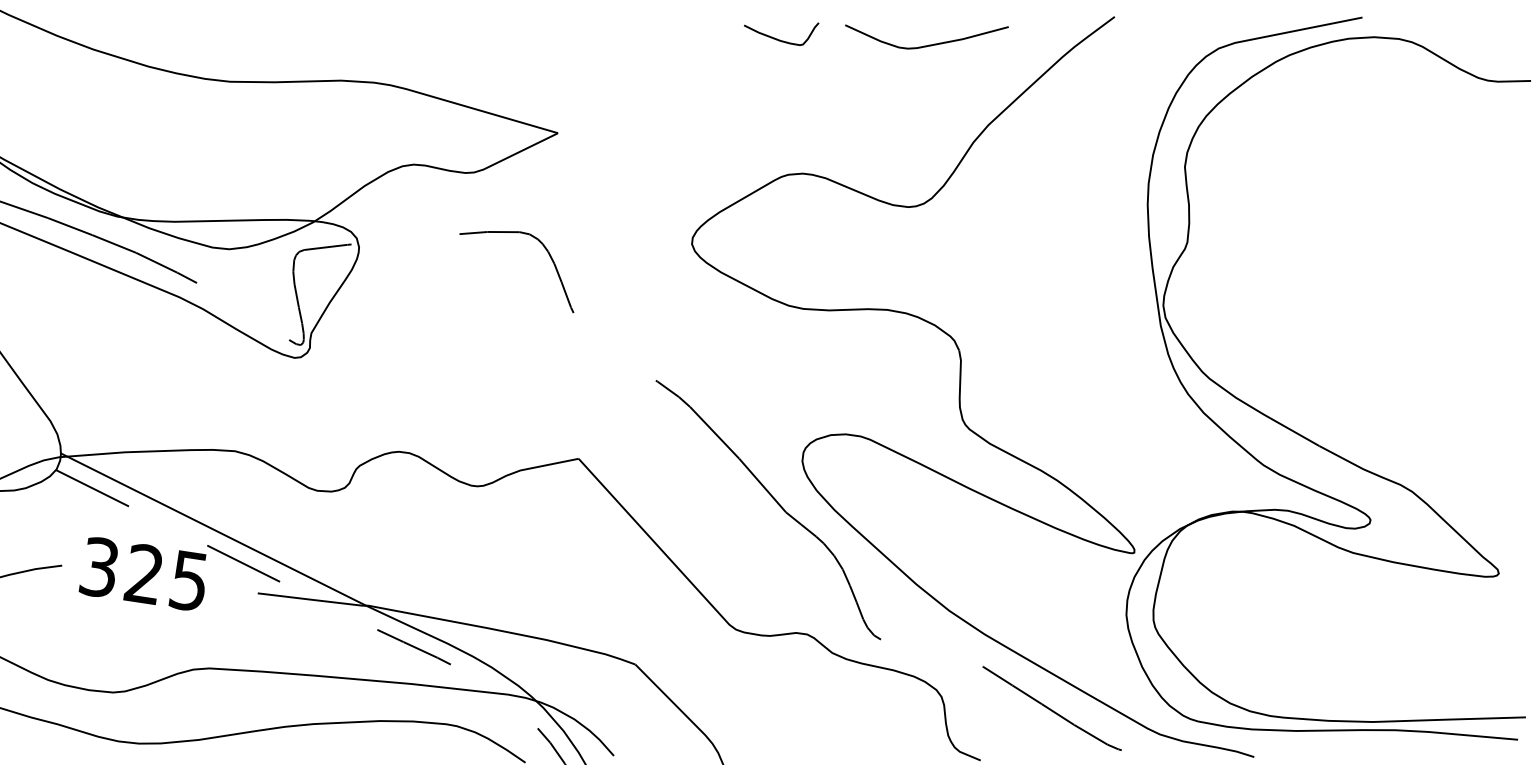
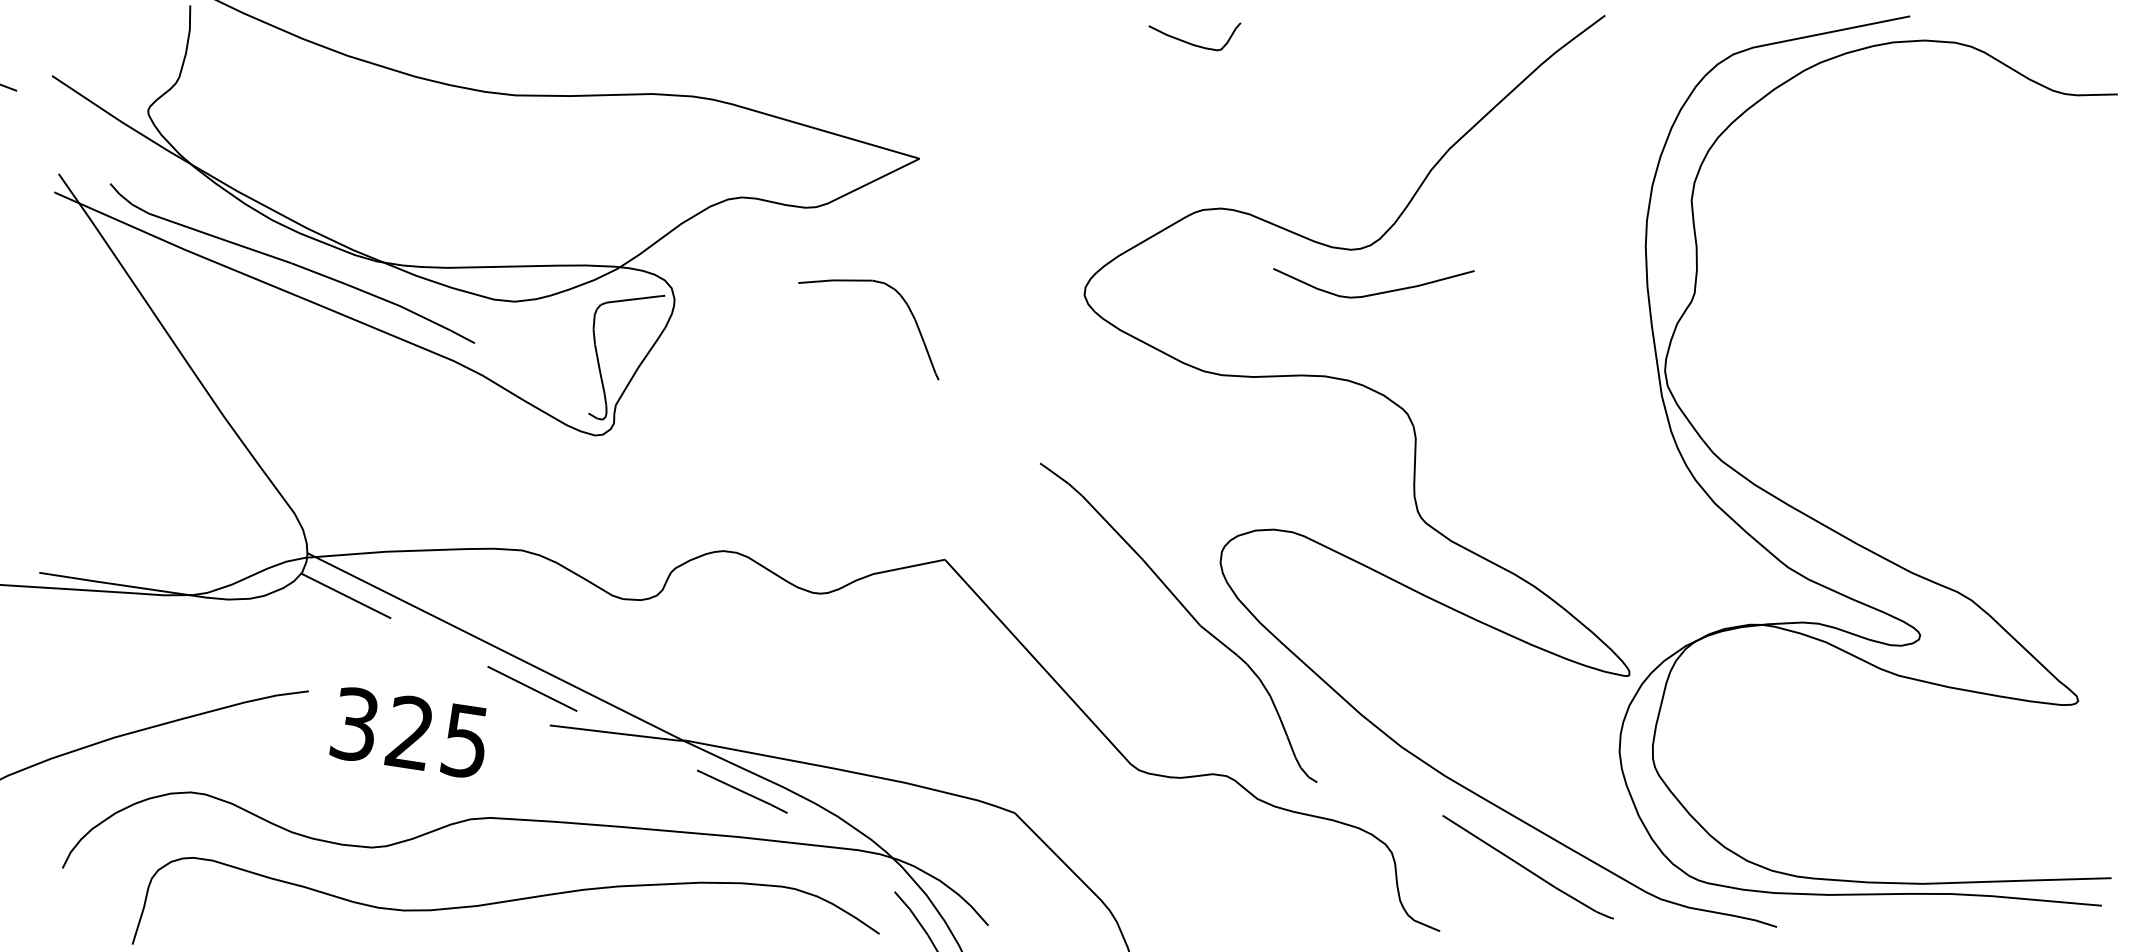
curve: (926, 45) -> (1373, 293), moved
text: (142, 573) -> (407, 732), moved

